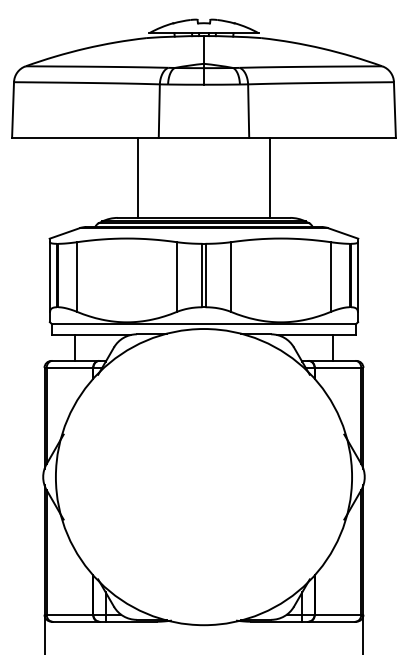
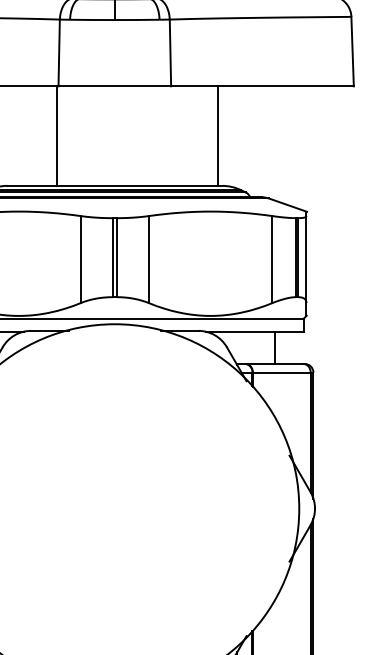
line: (138, 177) -> (56, 135), moved
line: (269, 177) -> (217, 135), moved

